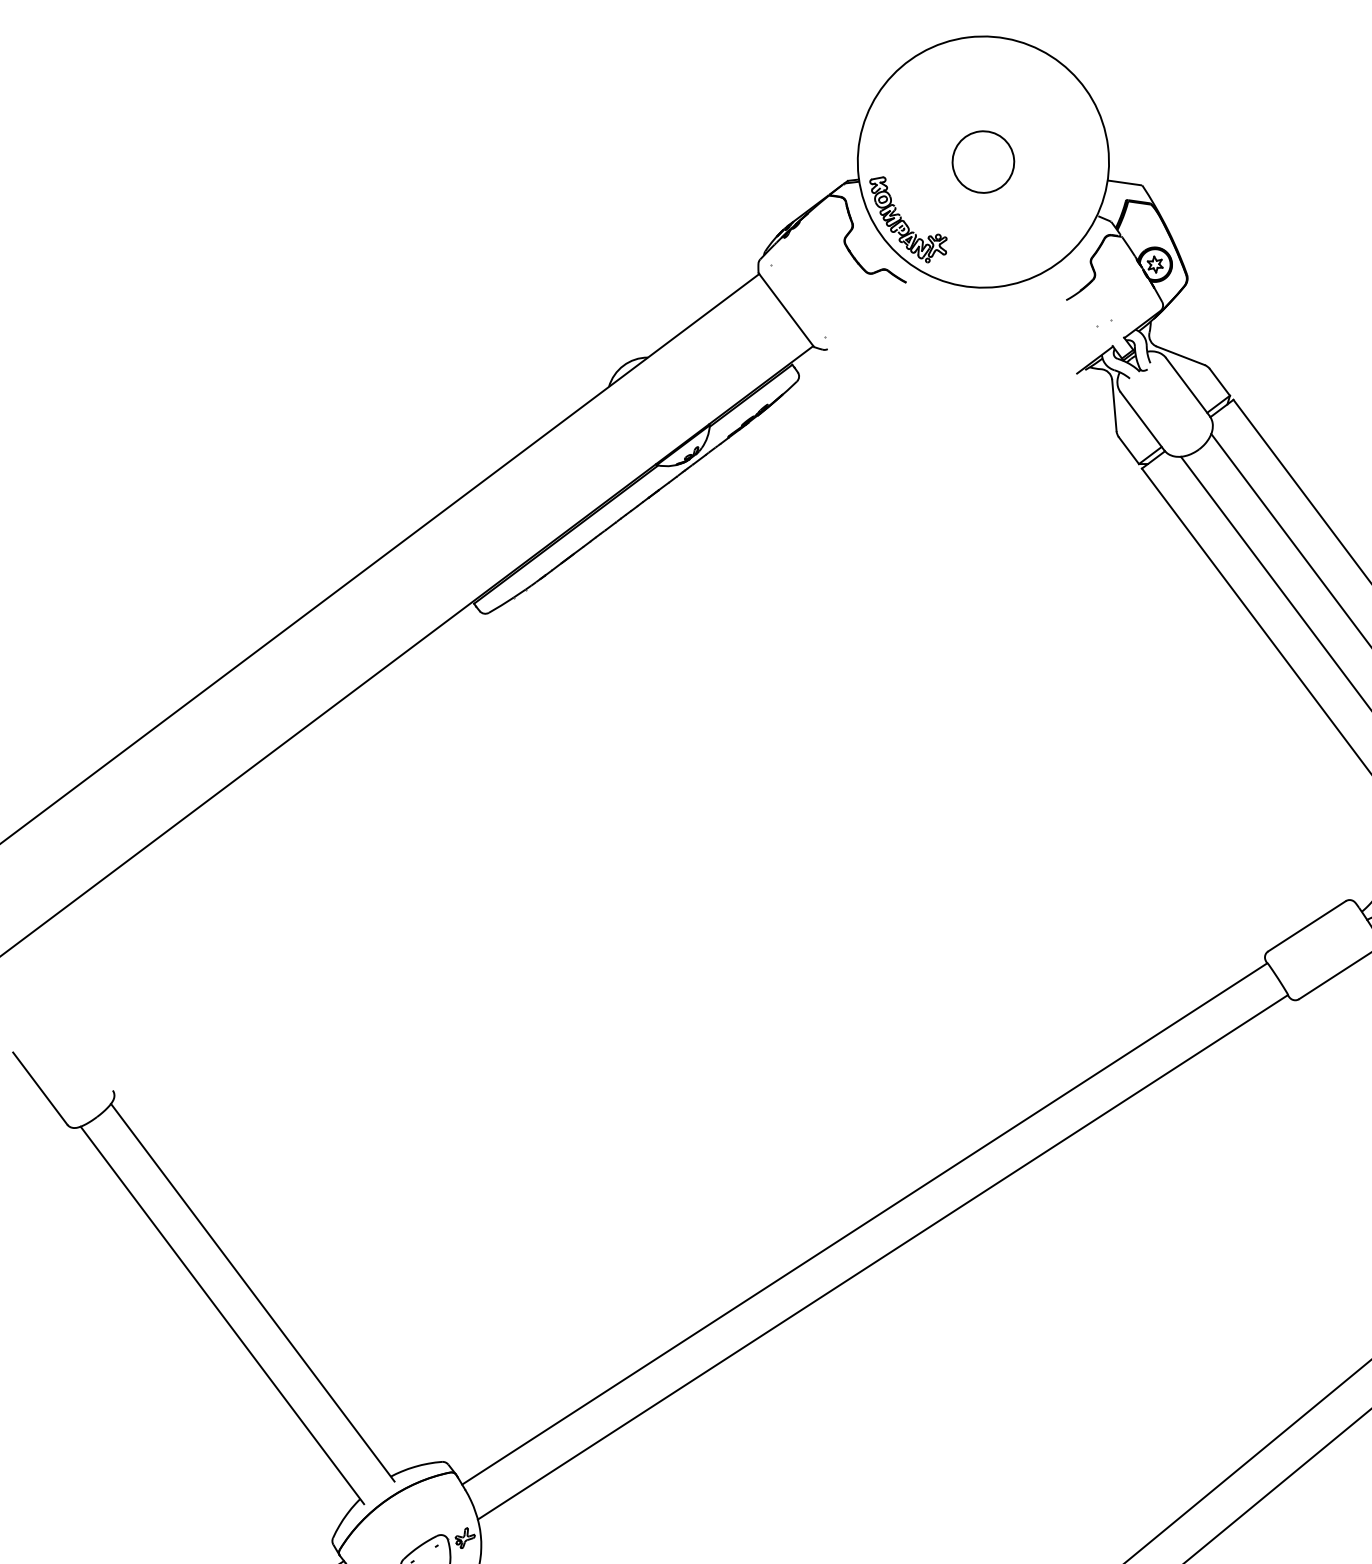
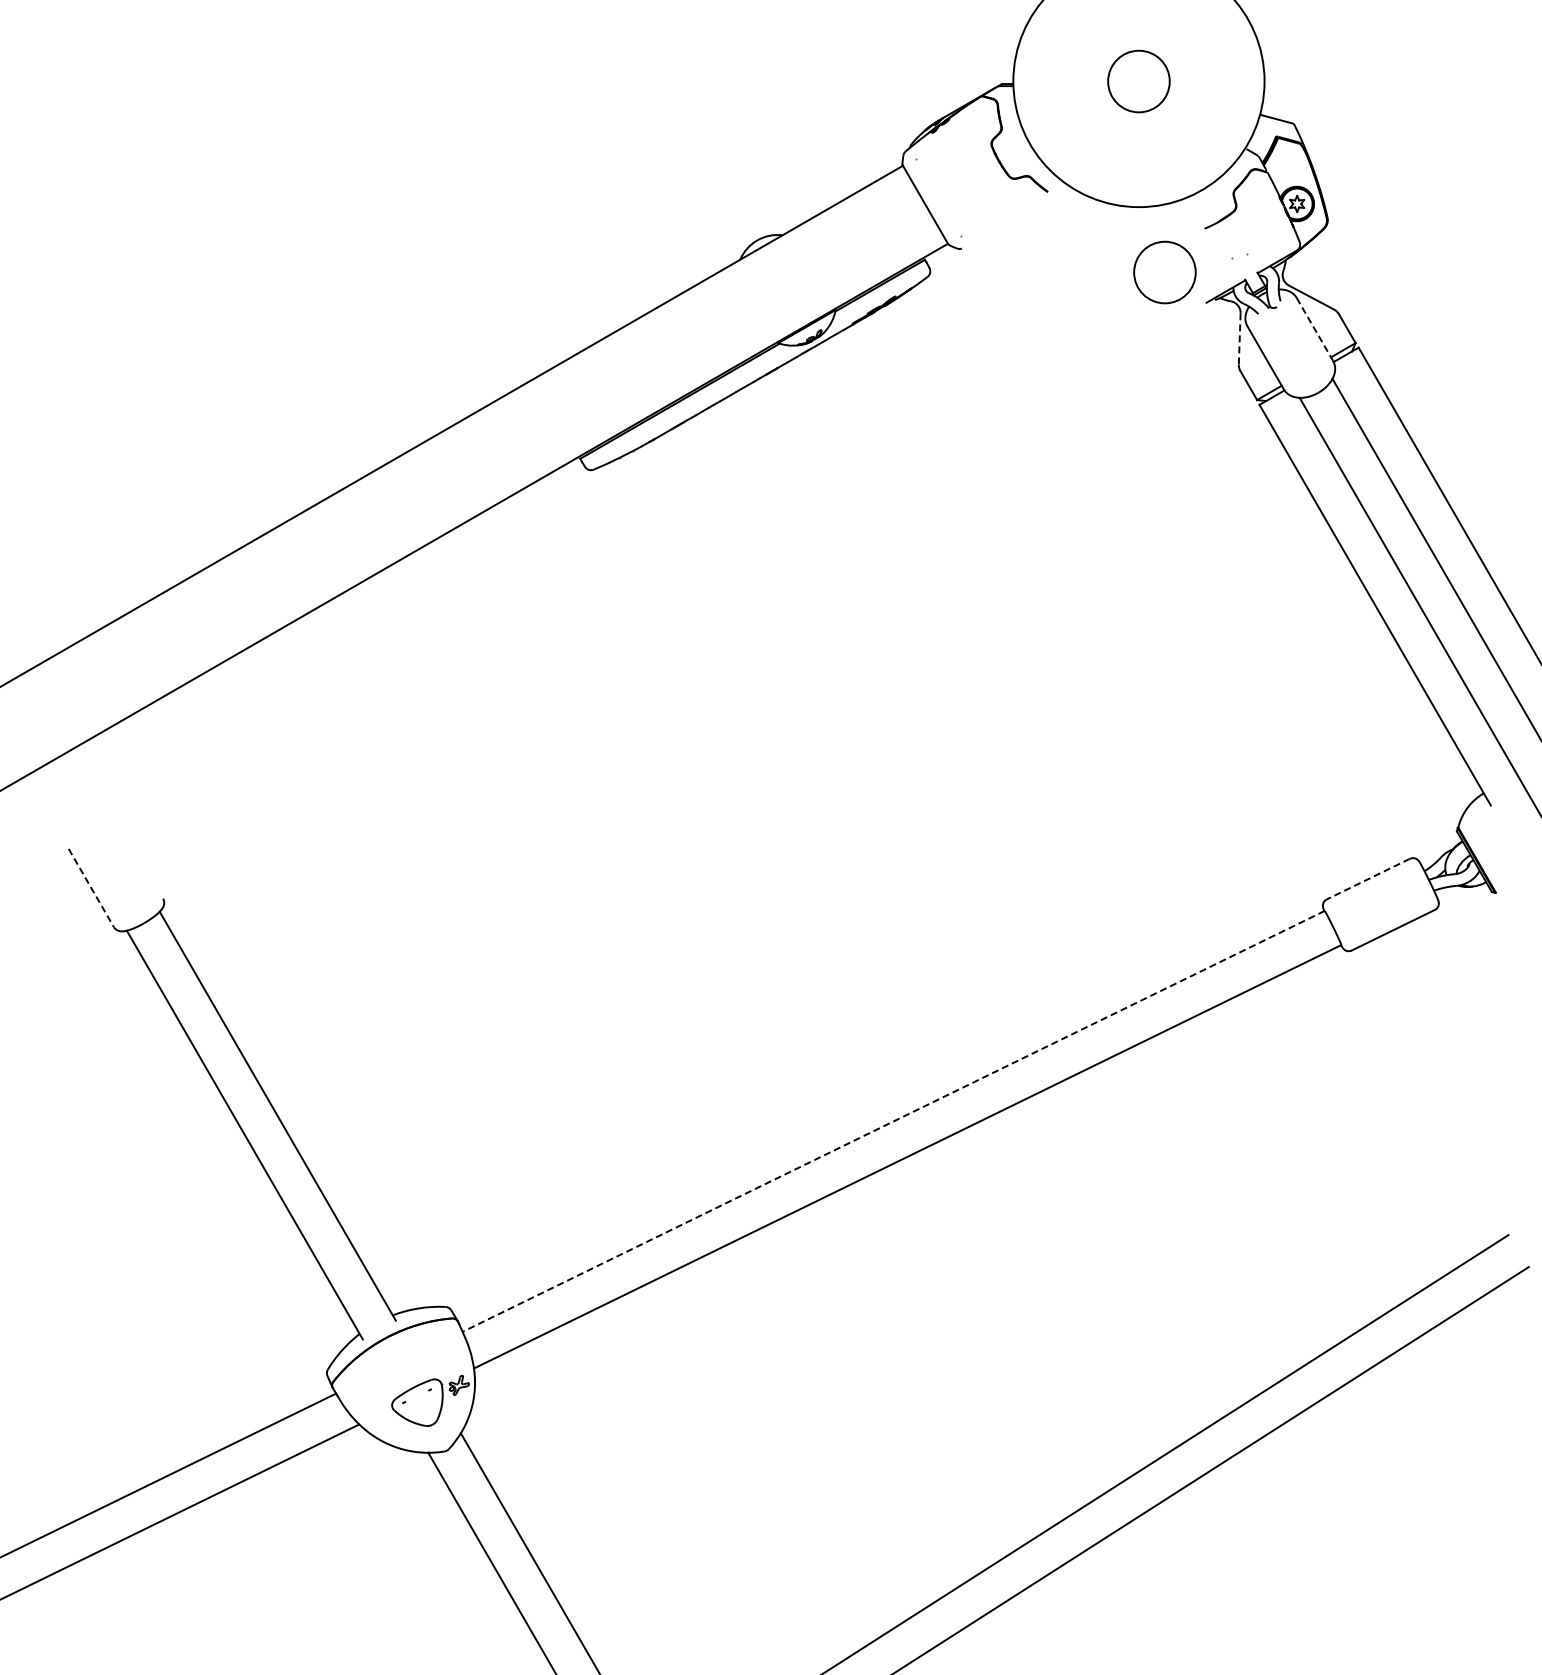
part: (909, 219) -> (1058, 129), removed
circle: (1031, 348) -> (1164, 272), added
line: (1188, 387) -> (1315, 329), solid -> dashed
line: (1114, 406) -> (1239, 339), solid -> dashed
line: (1306, 926) -> (1367, 879), solid -> dashed
line: (40, 1089) -> (91, 888), solid -> dashed
line: (864, 1223) -> (893, 1121), solid -> dashed

